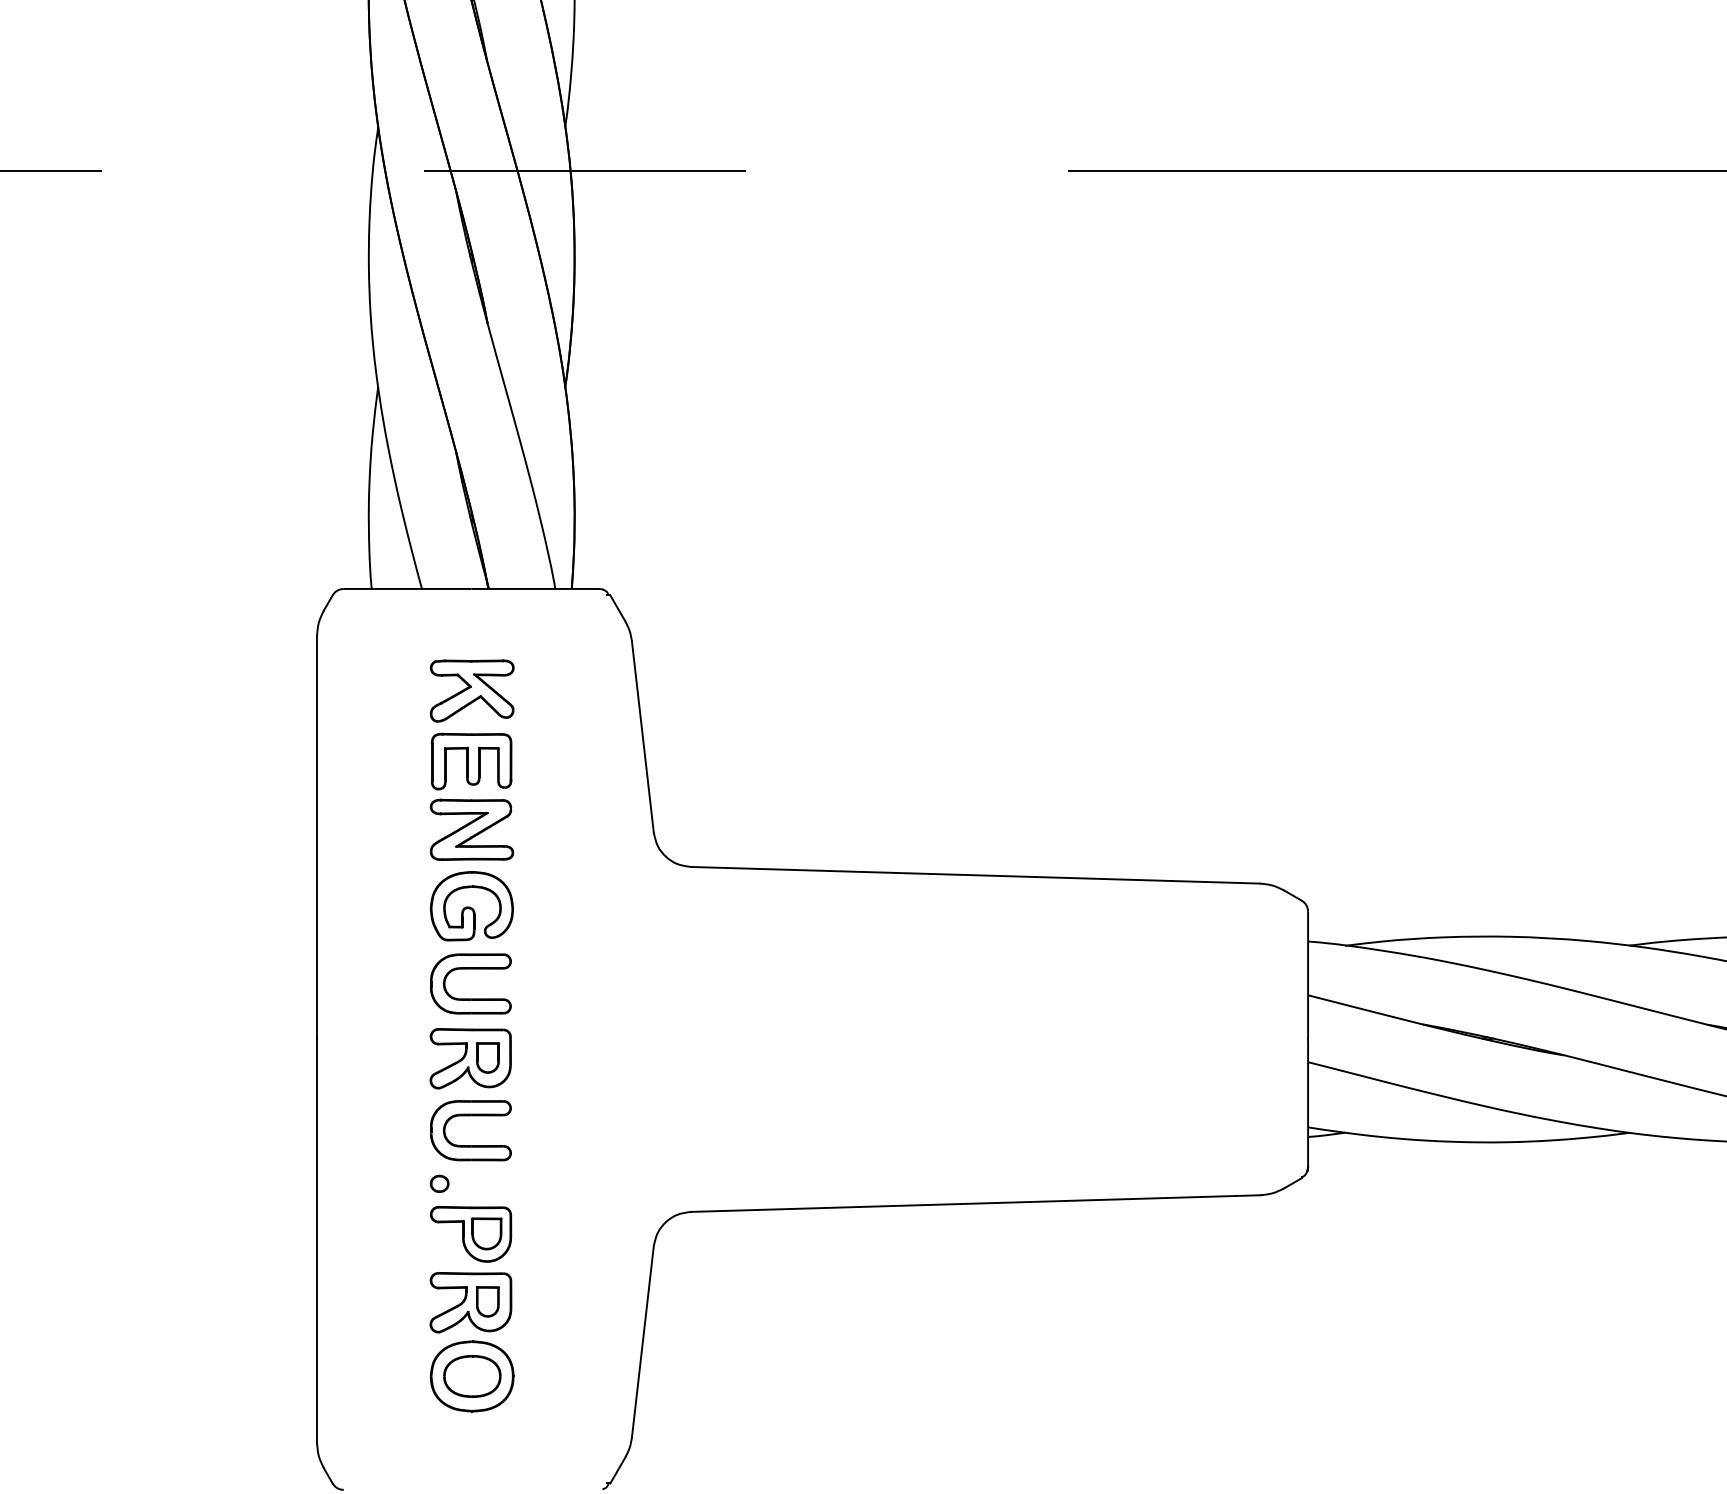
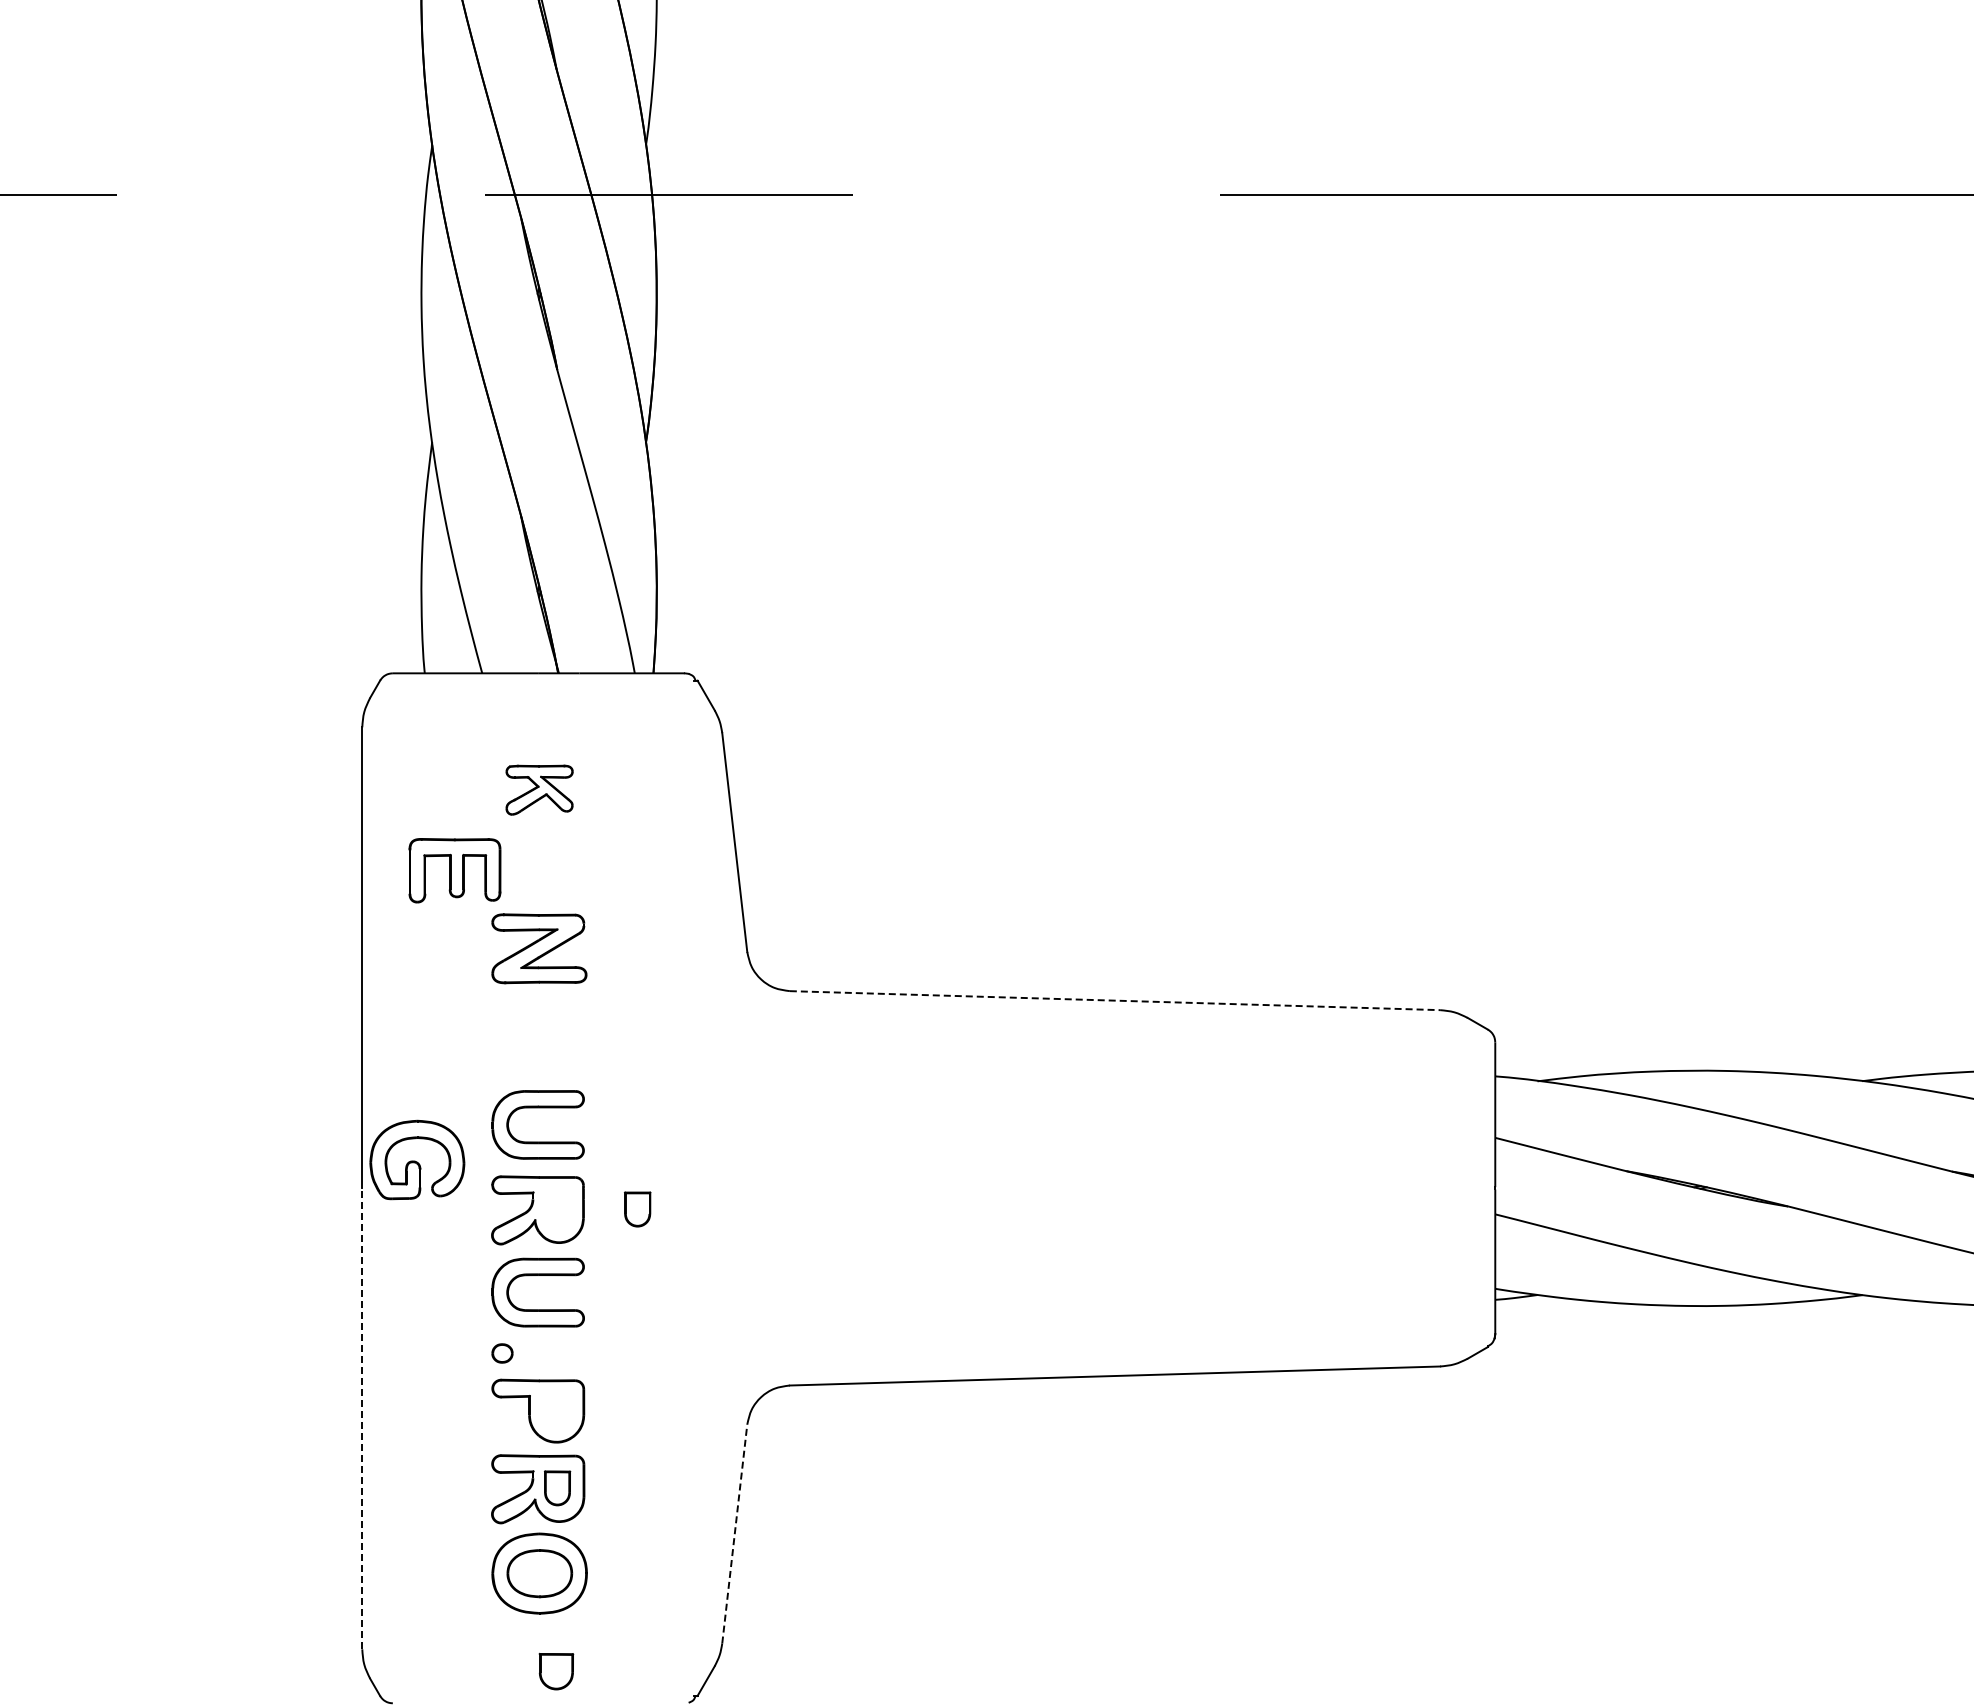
part: (472, 691) -> (539, 790), size x0.7
part: (471, 761) -> (454, 870), moved
line: (975, 875) -> (1115, 1000), solid -> dashed
part: (472, 905) -> (417, 1159), moved
part: (487, 1057) -> (637, 1209), moved
part: (486, 1233) -> (556, 1671), moved
line: (317, 1240) -> (362, 1418), solid -> dashed
line: (642, 1341) -> (734, 1533), solid -> dashed

